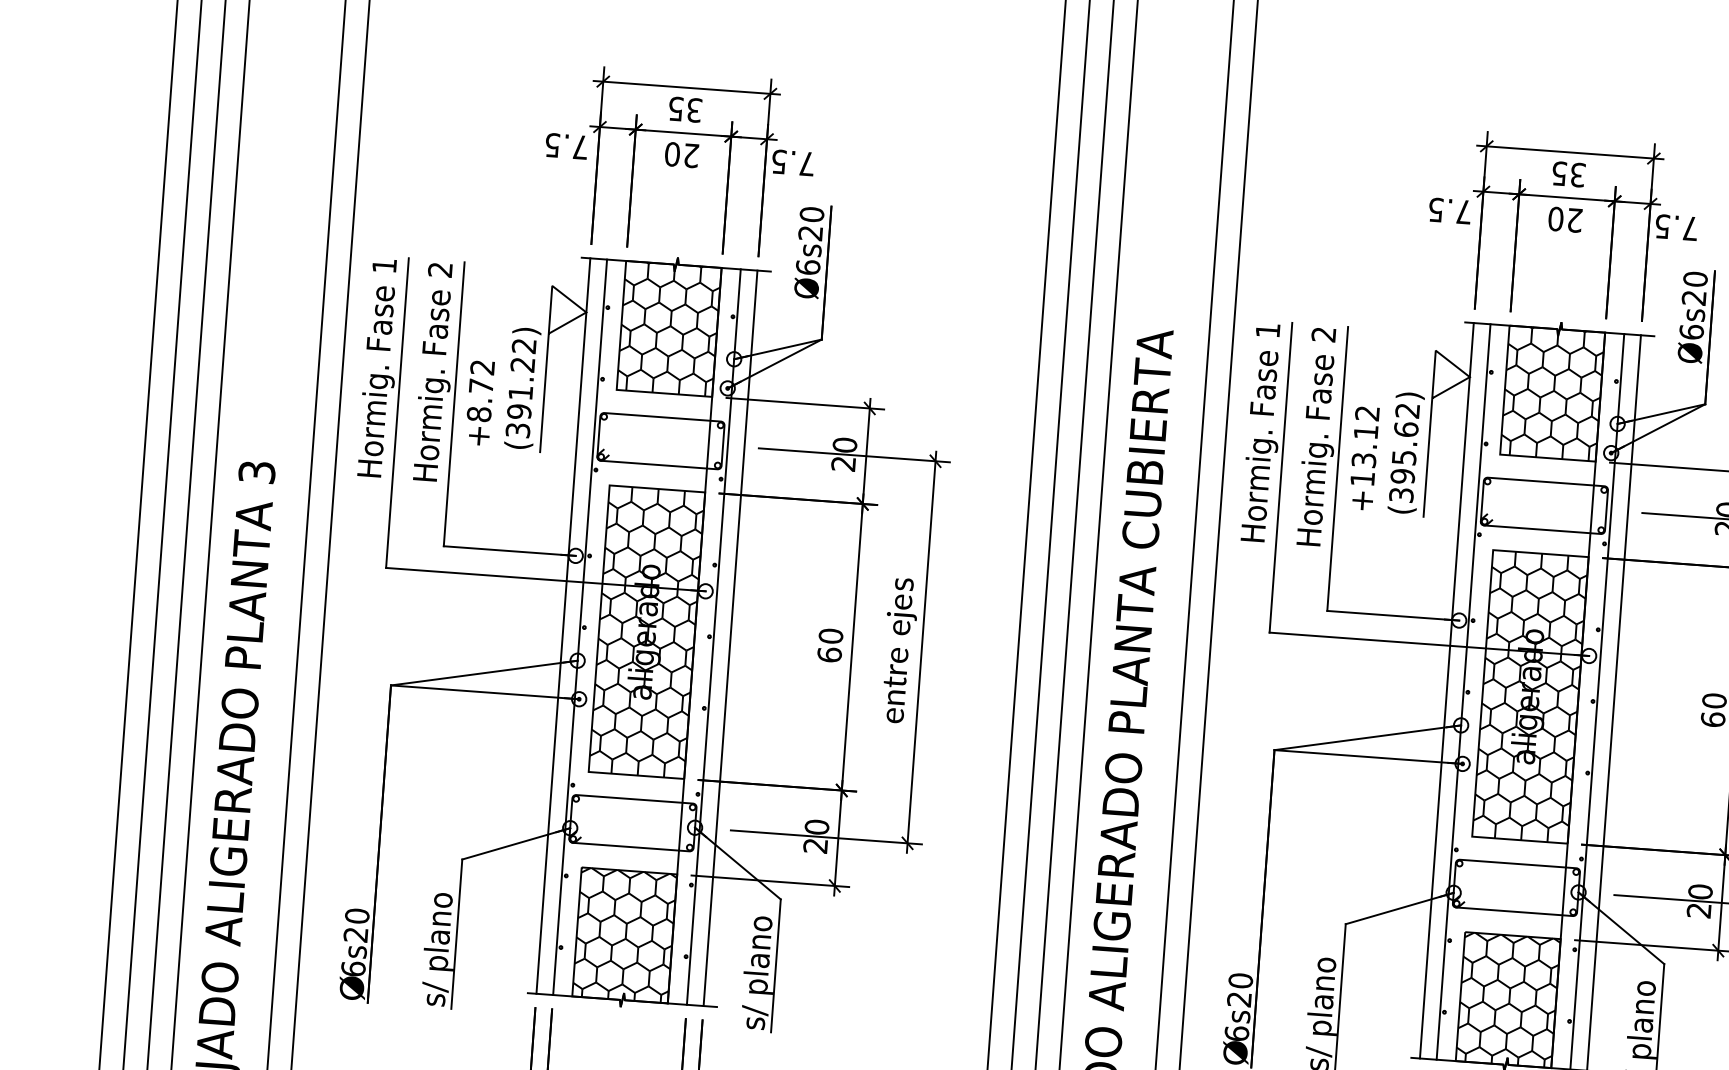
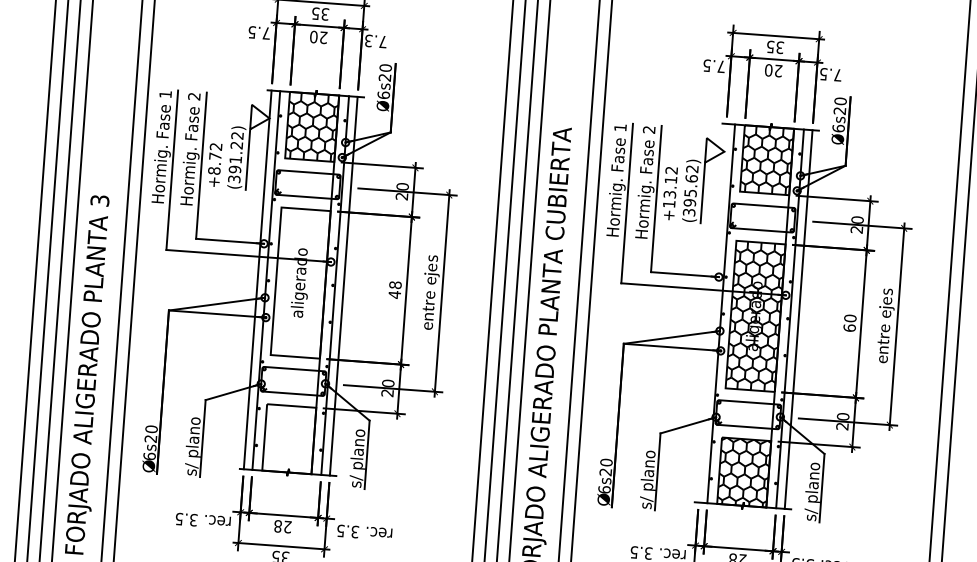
text: (778, 162) -> (368, 41), 7.5 -> 7.3
hatch: (646, 631) -> (300, 282), removed
text: (829, 644) -> (394, 289), 60 -> 48
line: (1446, 689) -> (712, 312), removed
hatch: (625, 934) -> (289, 438), removed

